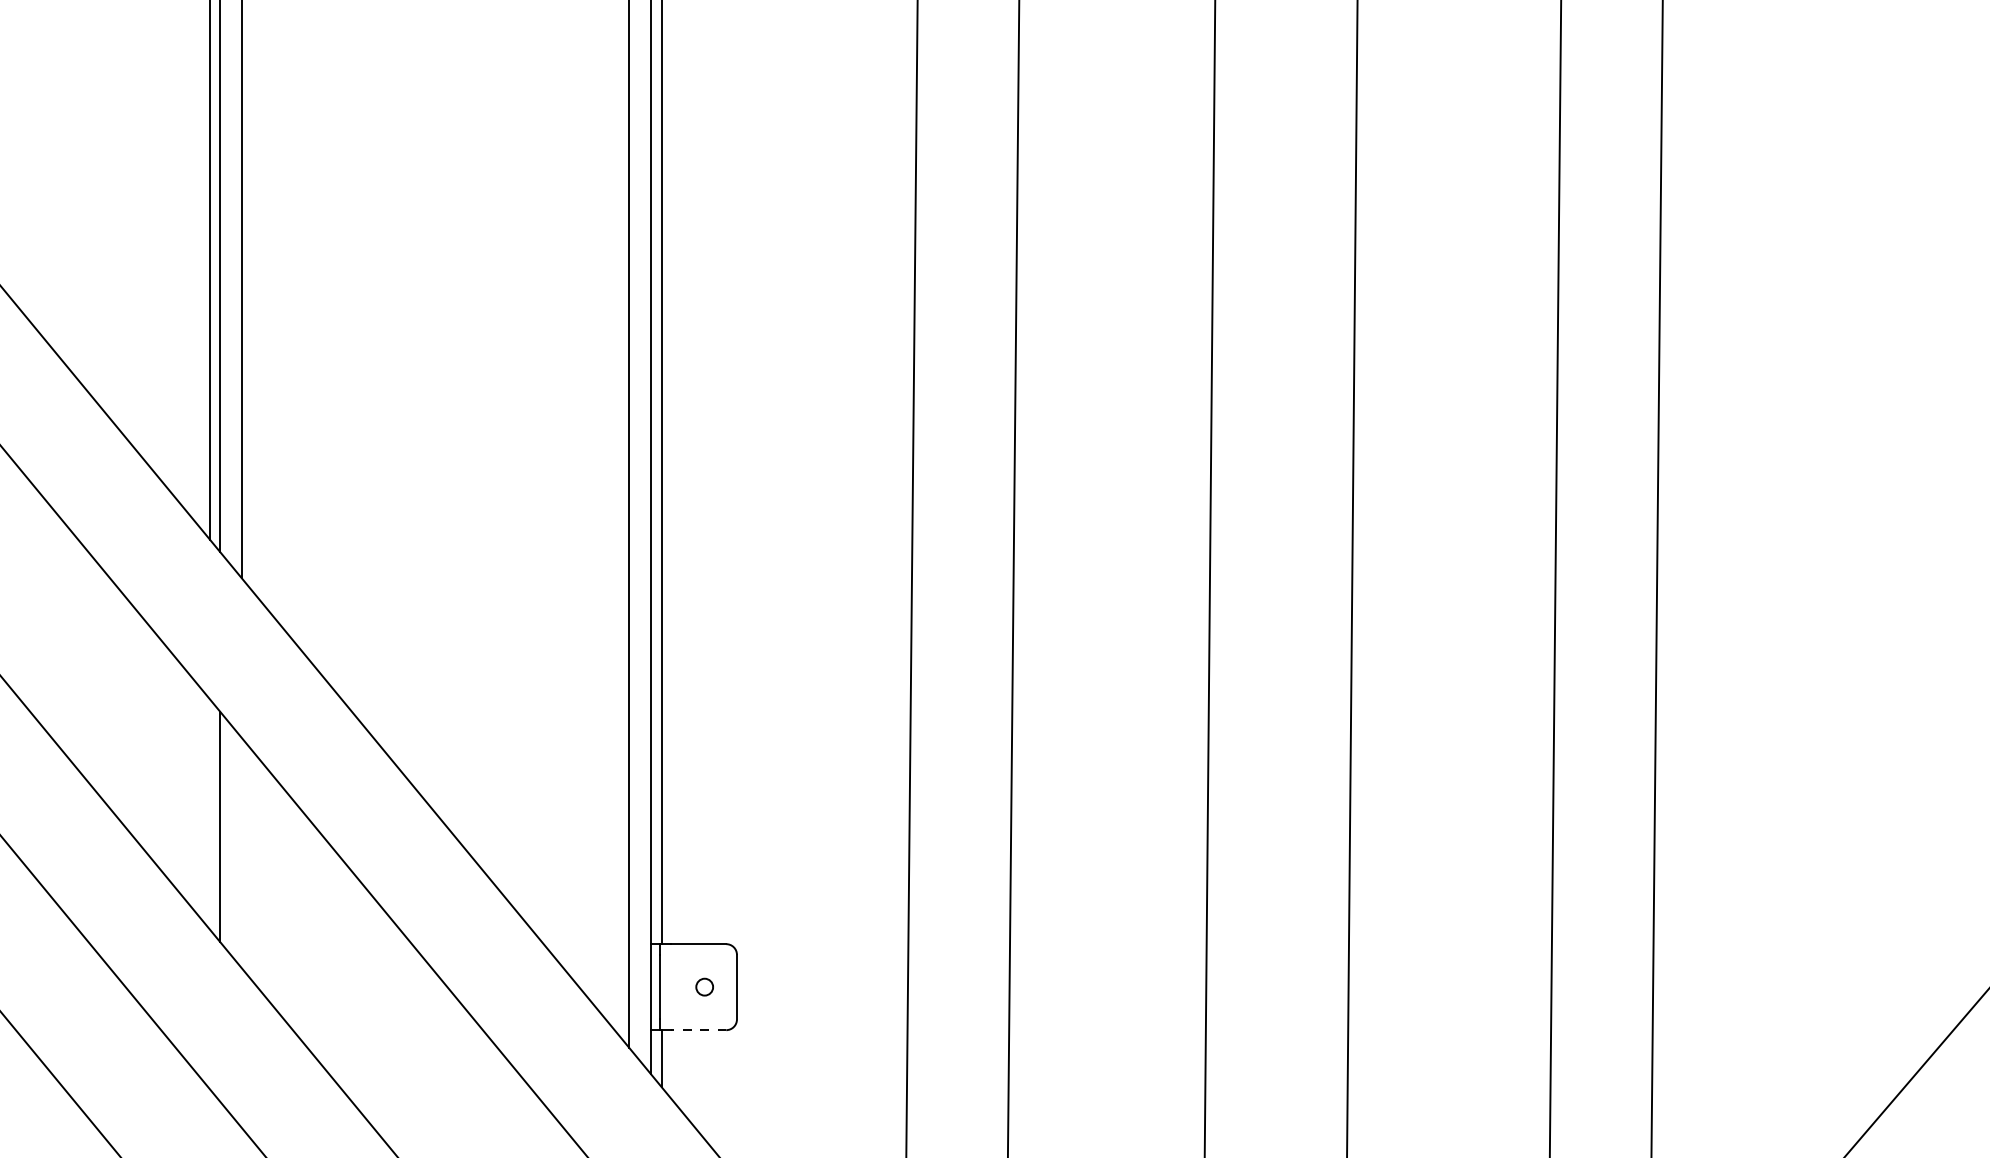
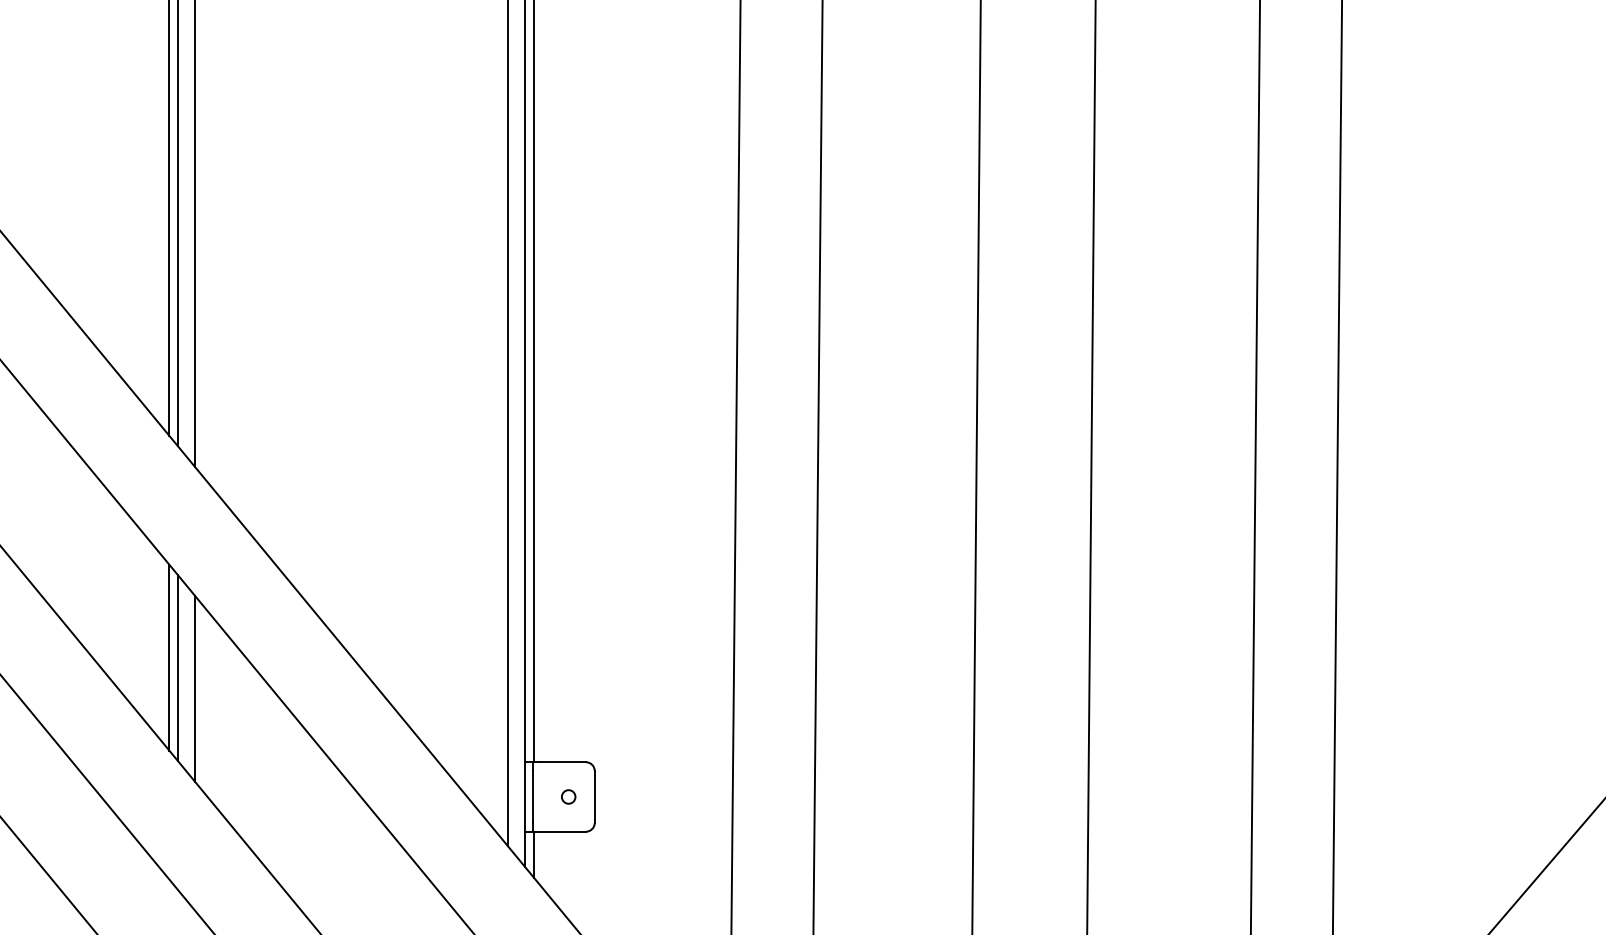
line: (210, 814) -> (169, 657), added
line: (242, 852) -> (195, 688), added
line: (698, 1029) -> (563, 831), dashed -> solid

